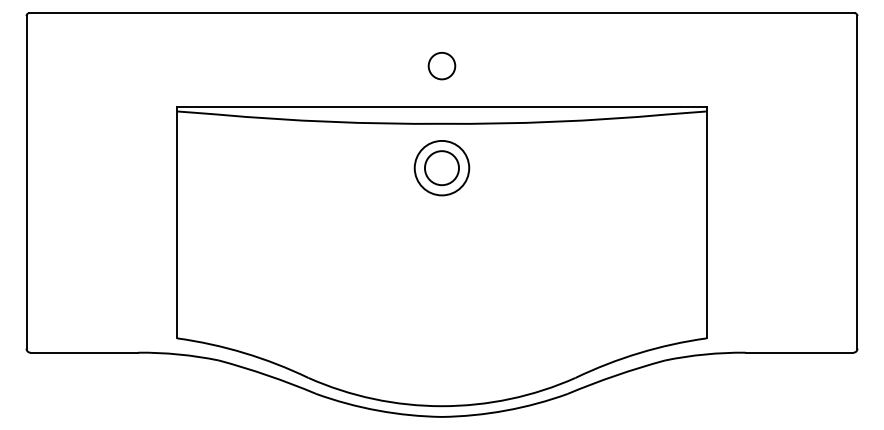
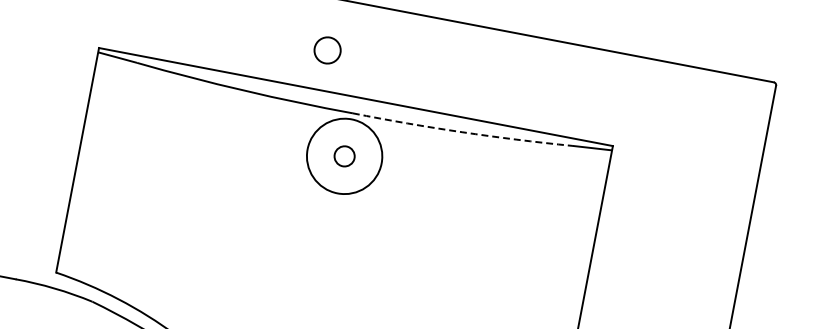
circle: (441, 66) -> (327, 50), moved
arc: (554, 121) -> (462, 131), solid -> dashed
circle: (441, 167) -> (344, 155), size x1.4
circle: (441, 168) -> (344, 156), size x0.6

